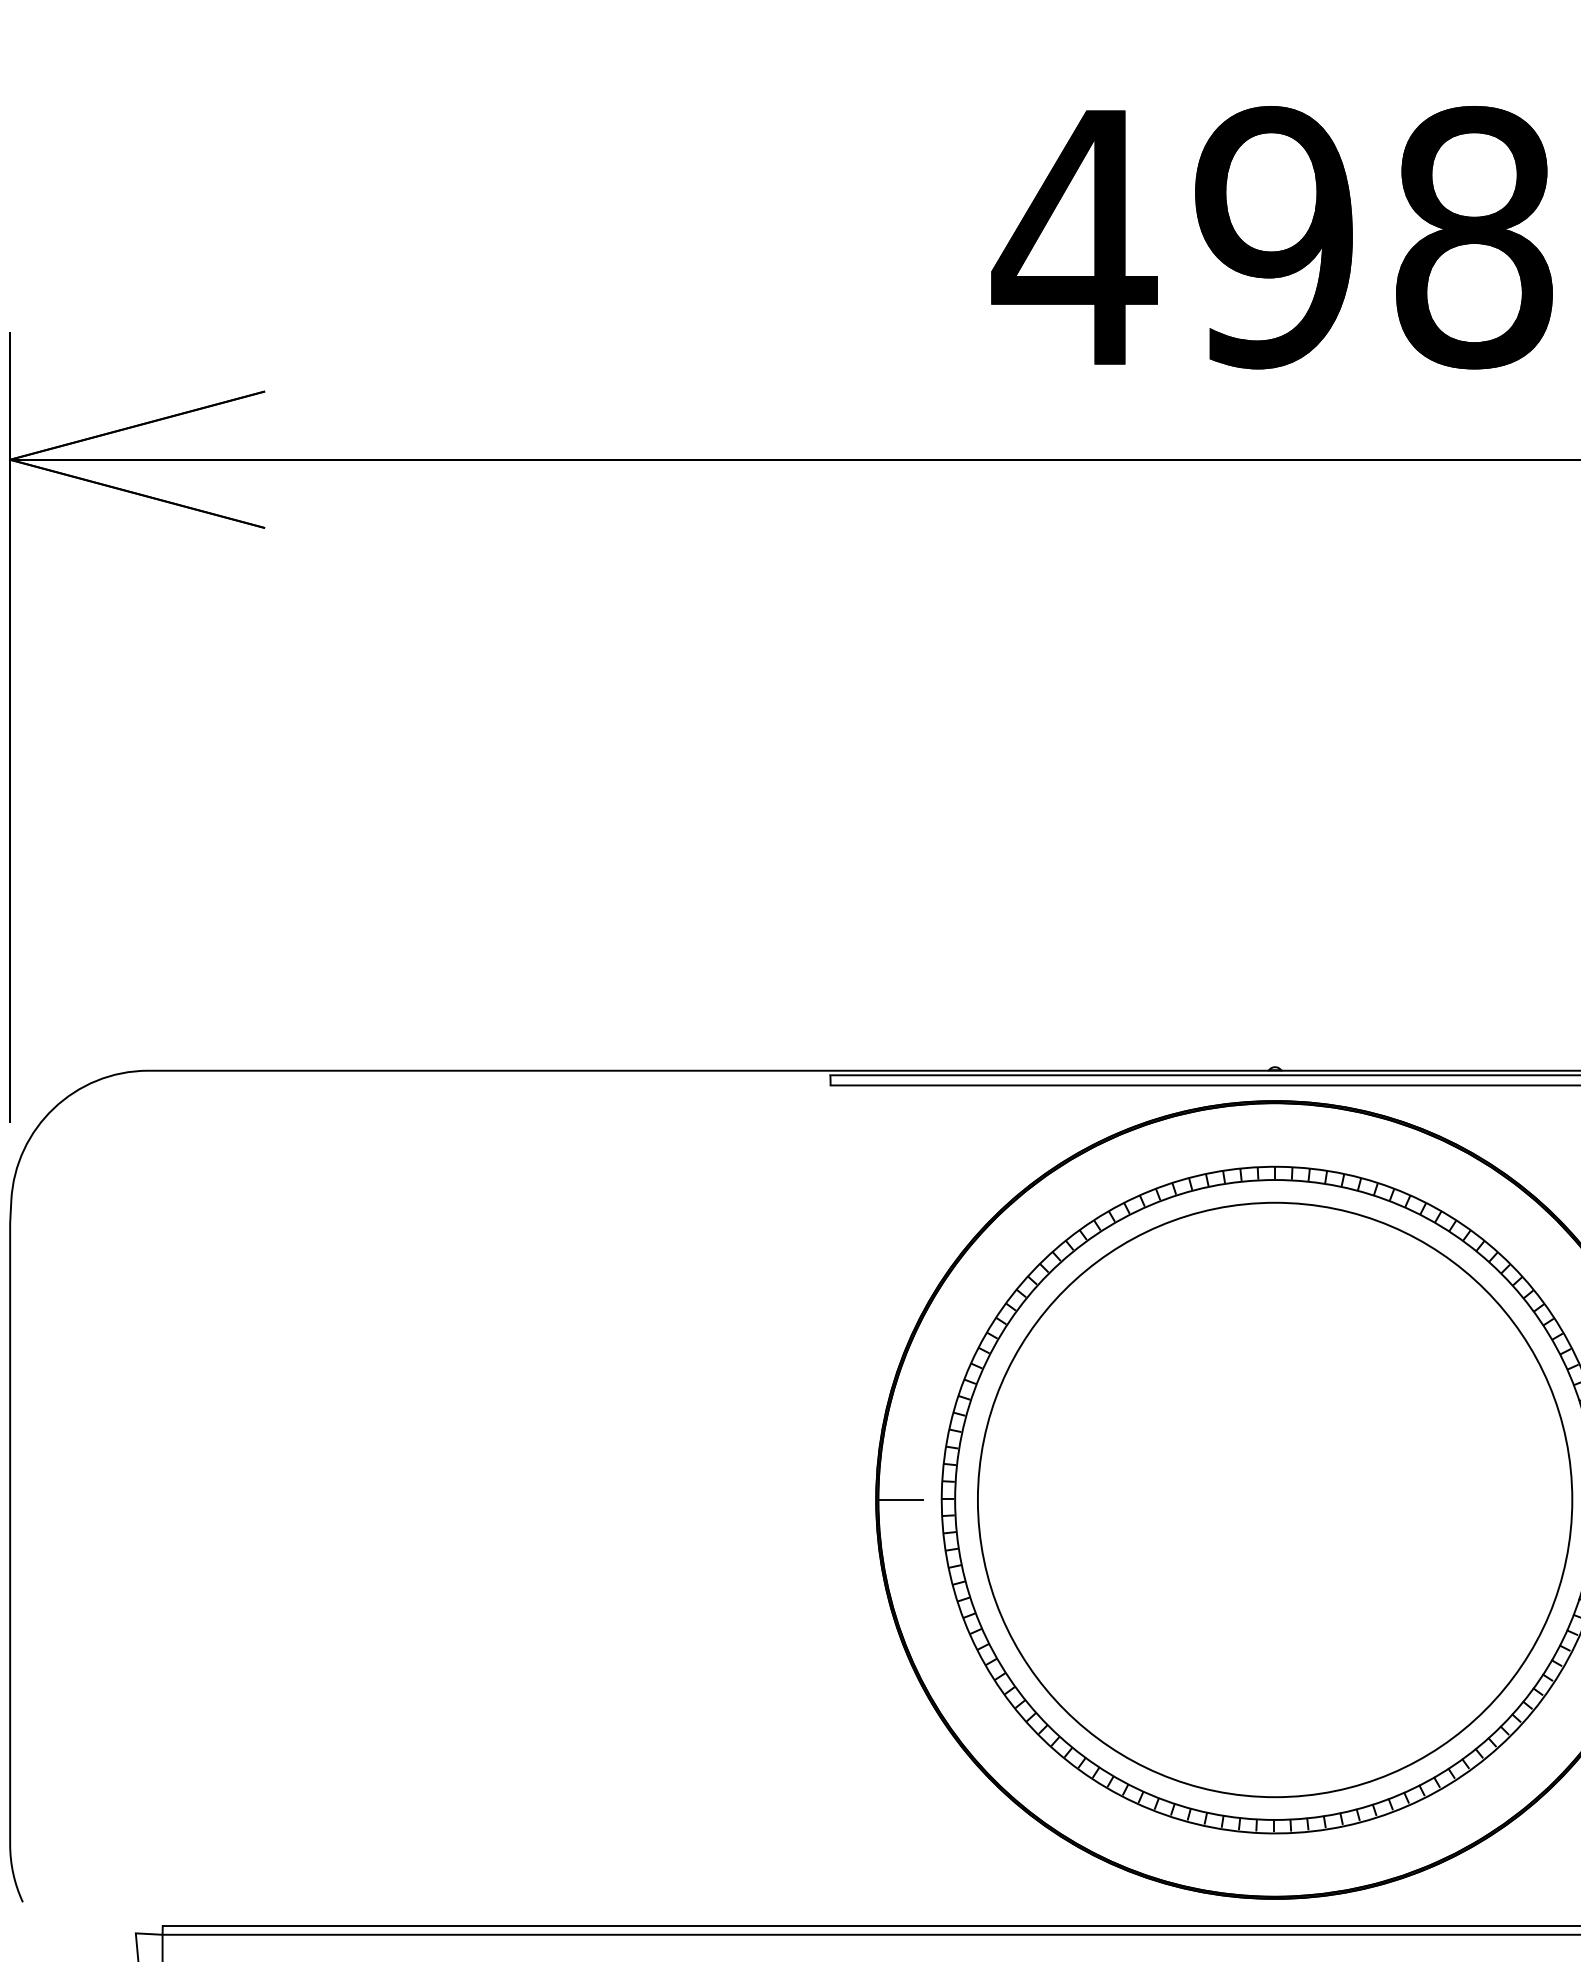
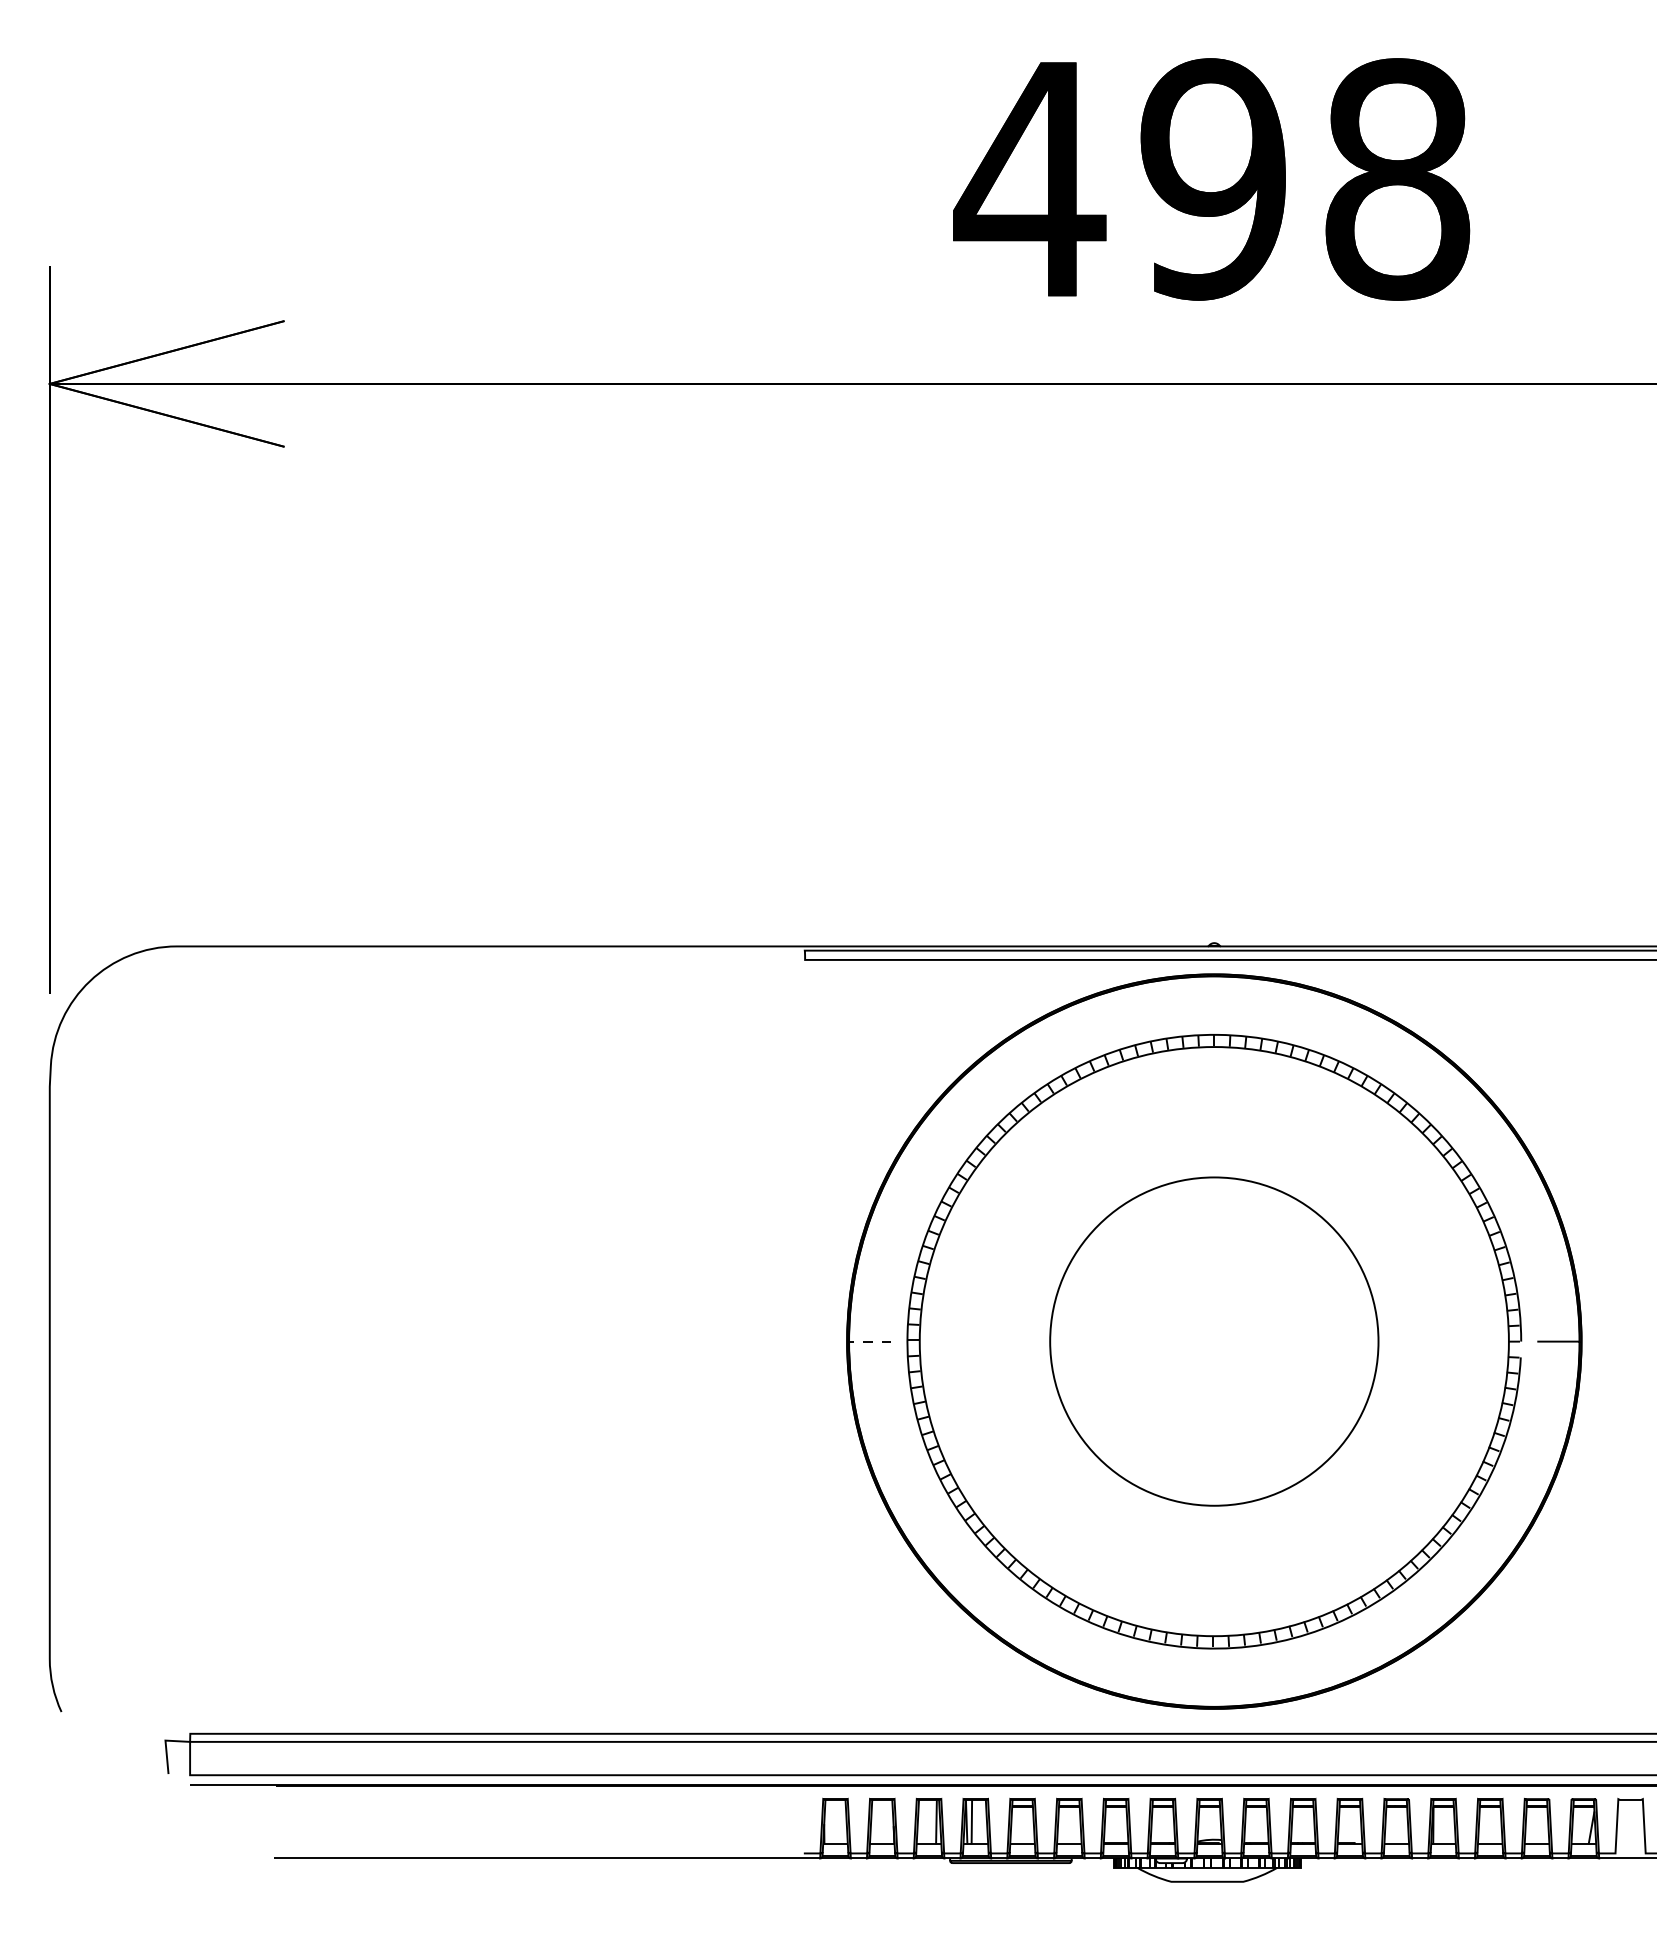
line: (900, 1499) -> (869, 1341), solid -> dashed
circle: (1274, 1499) -> (1213, 1341), size x0.6

